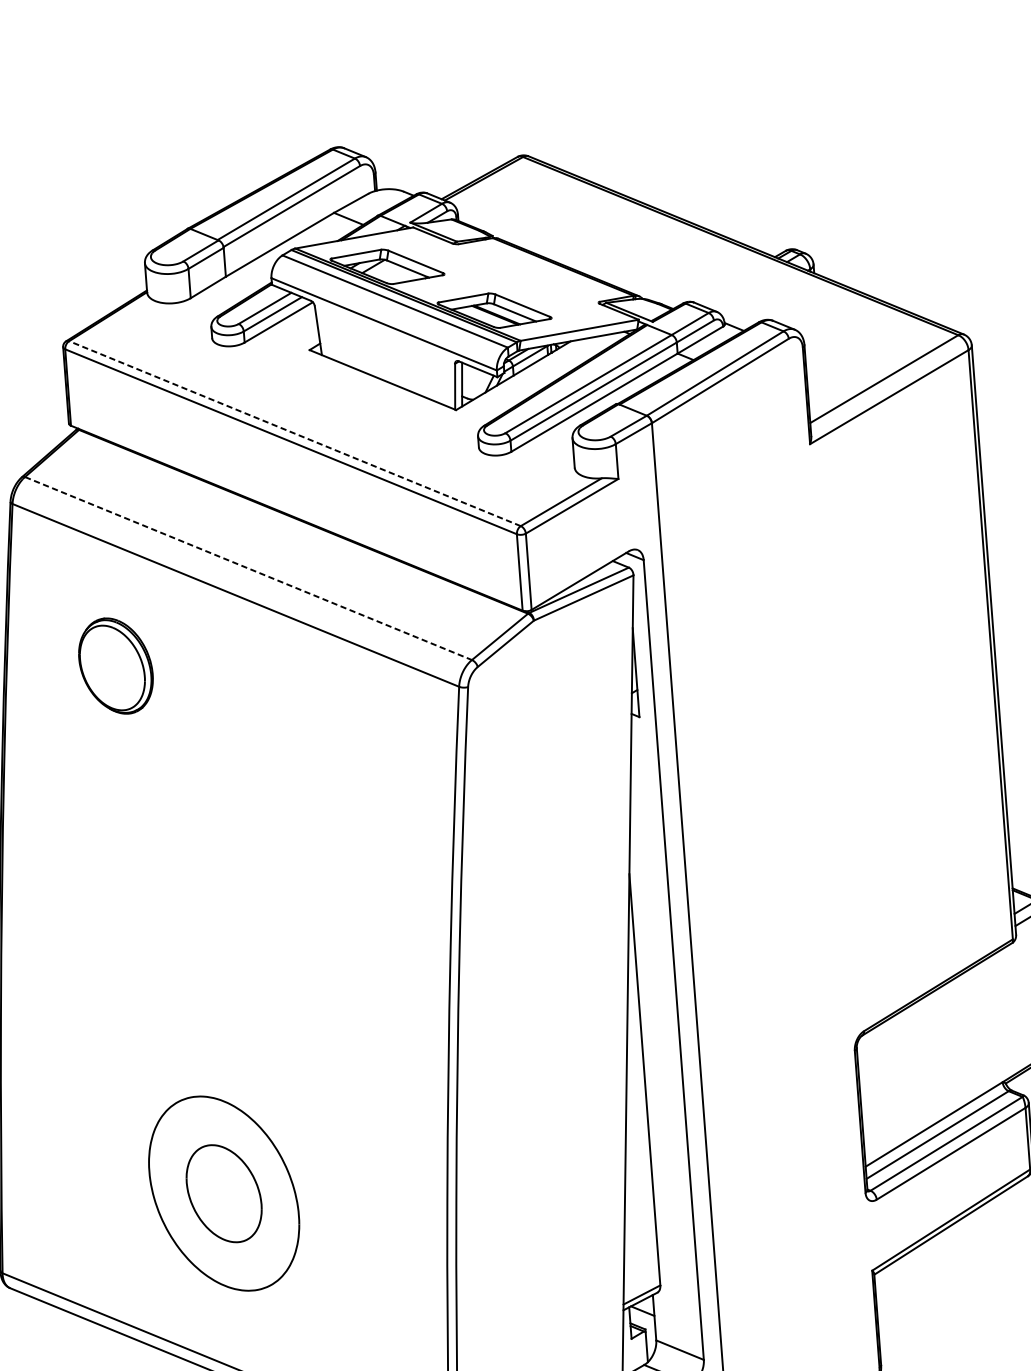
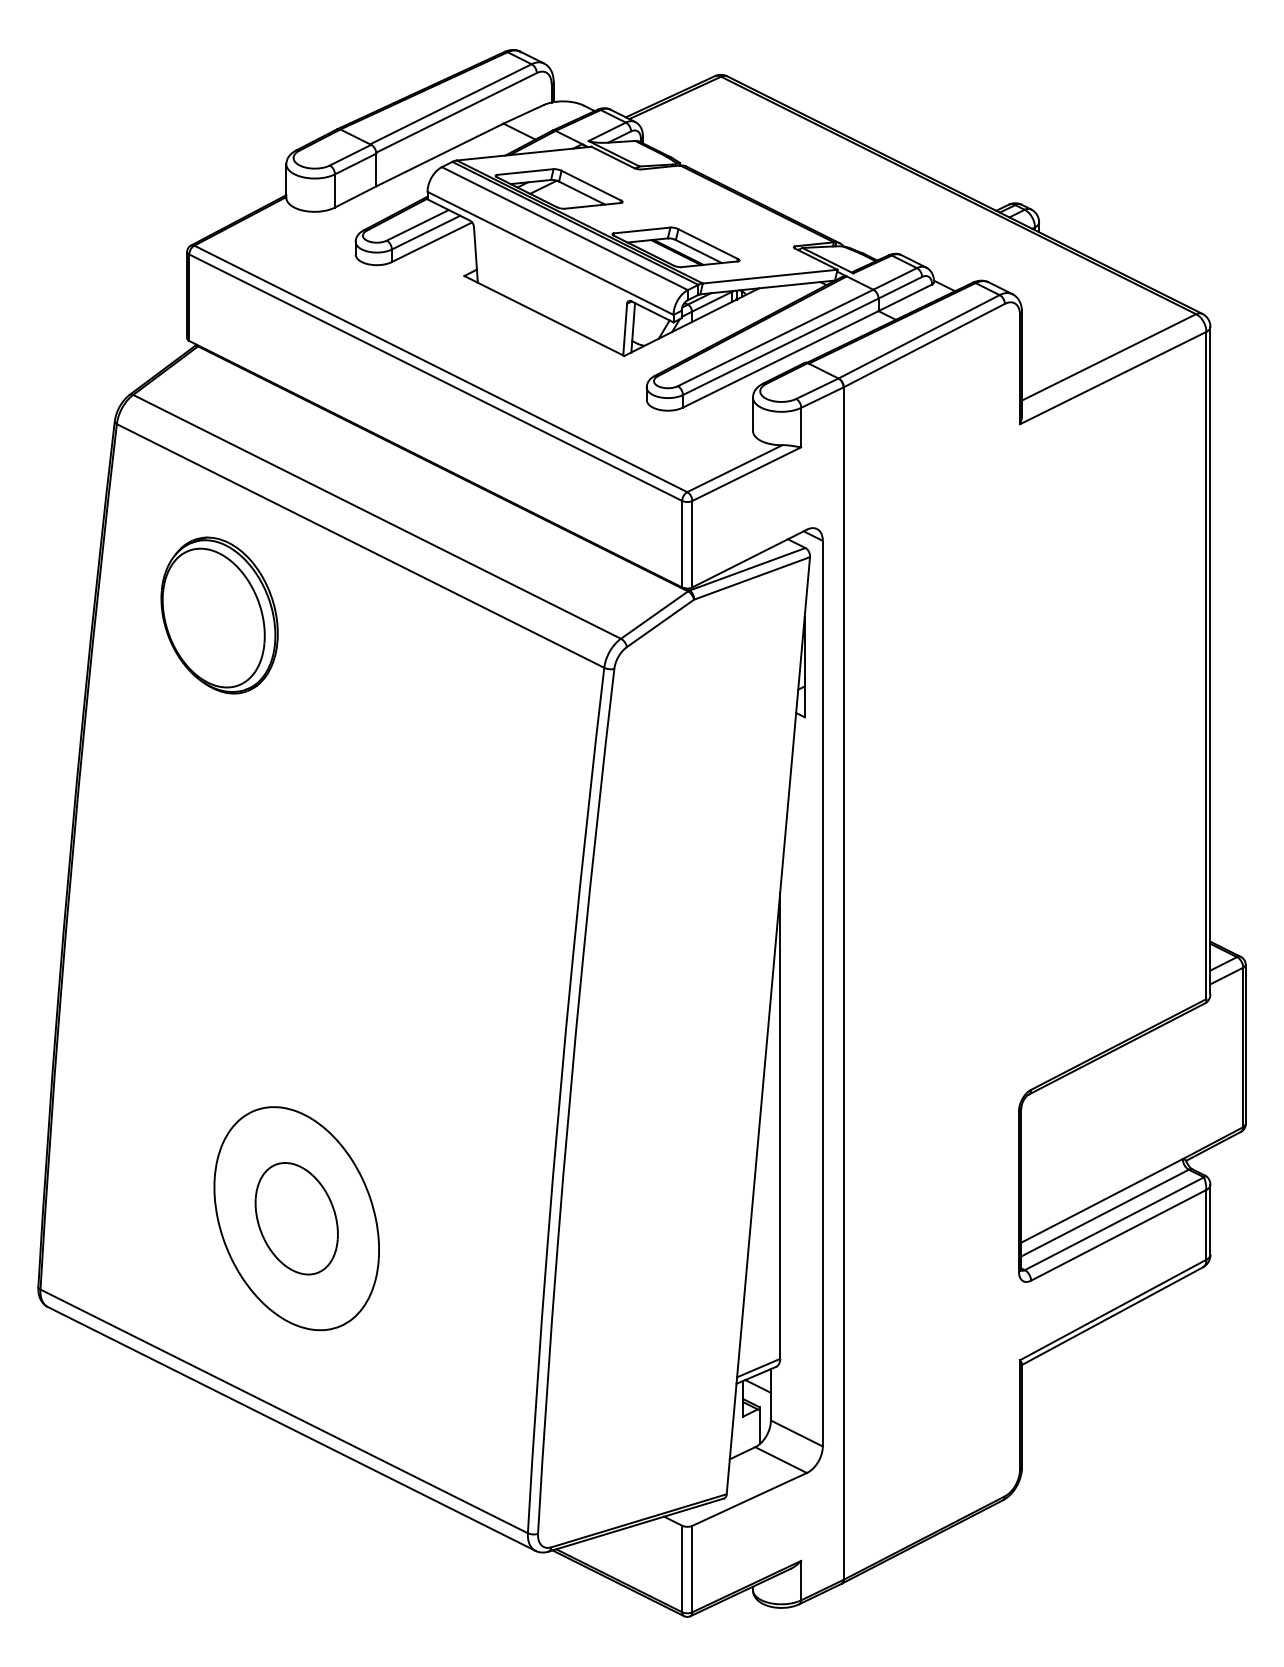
line: (294, 433) -> (440, 368), dashed -> solid
line: (248, 568) -> (377, 516), dashed -> solid
part: (115, 666) -> (219, 615), size x1.43

